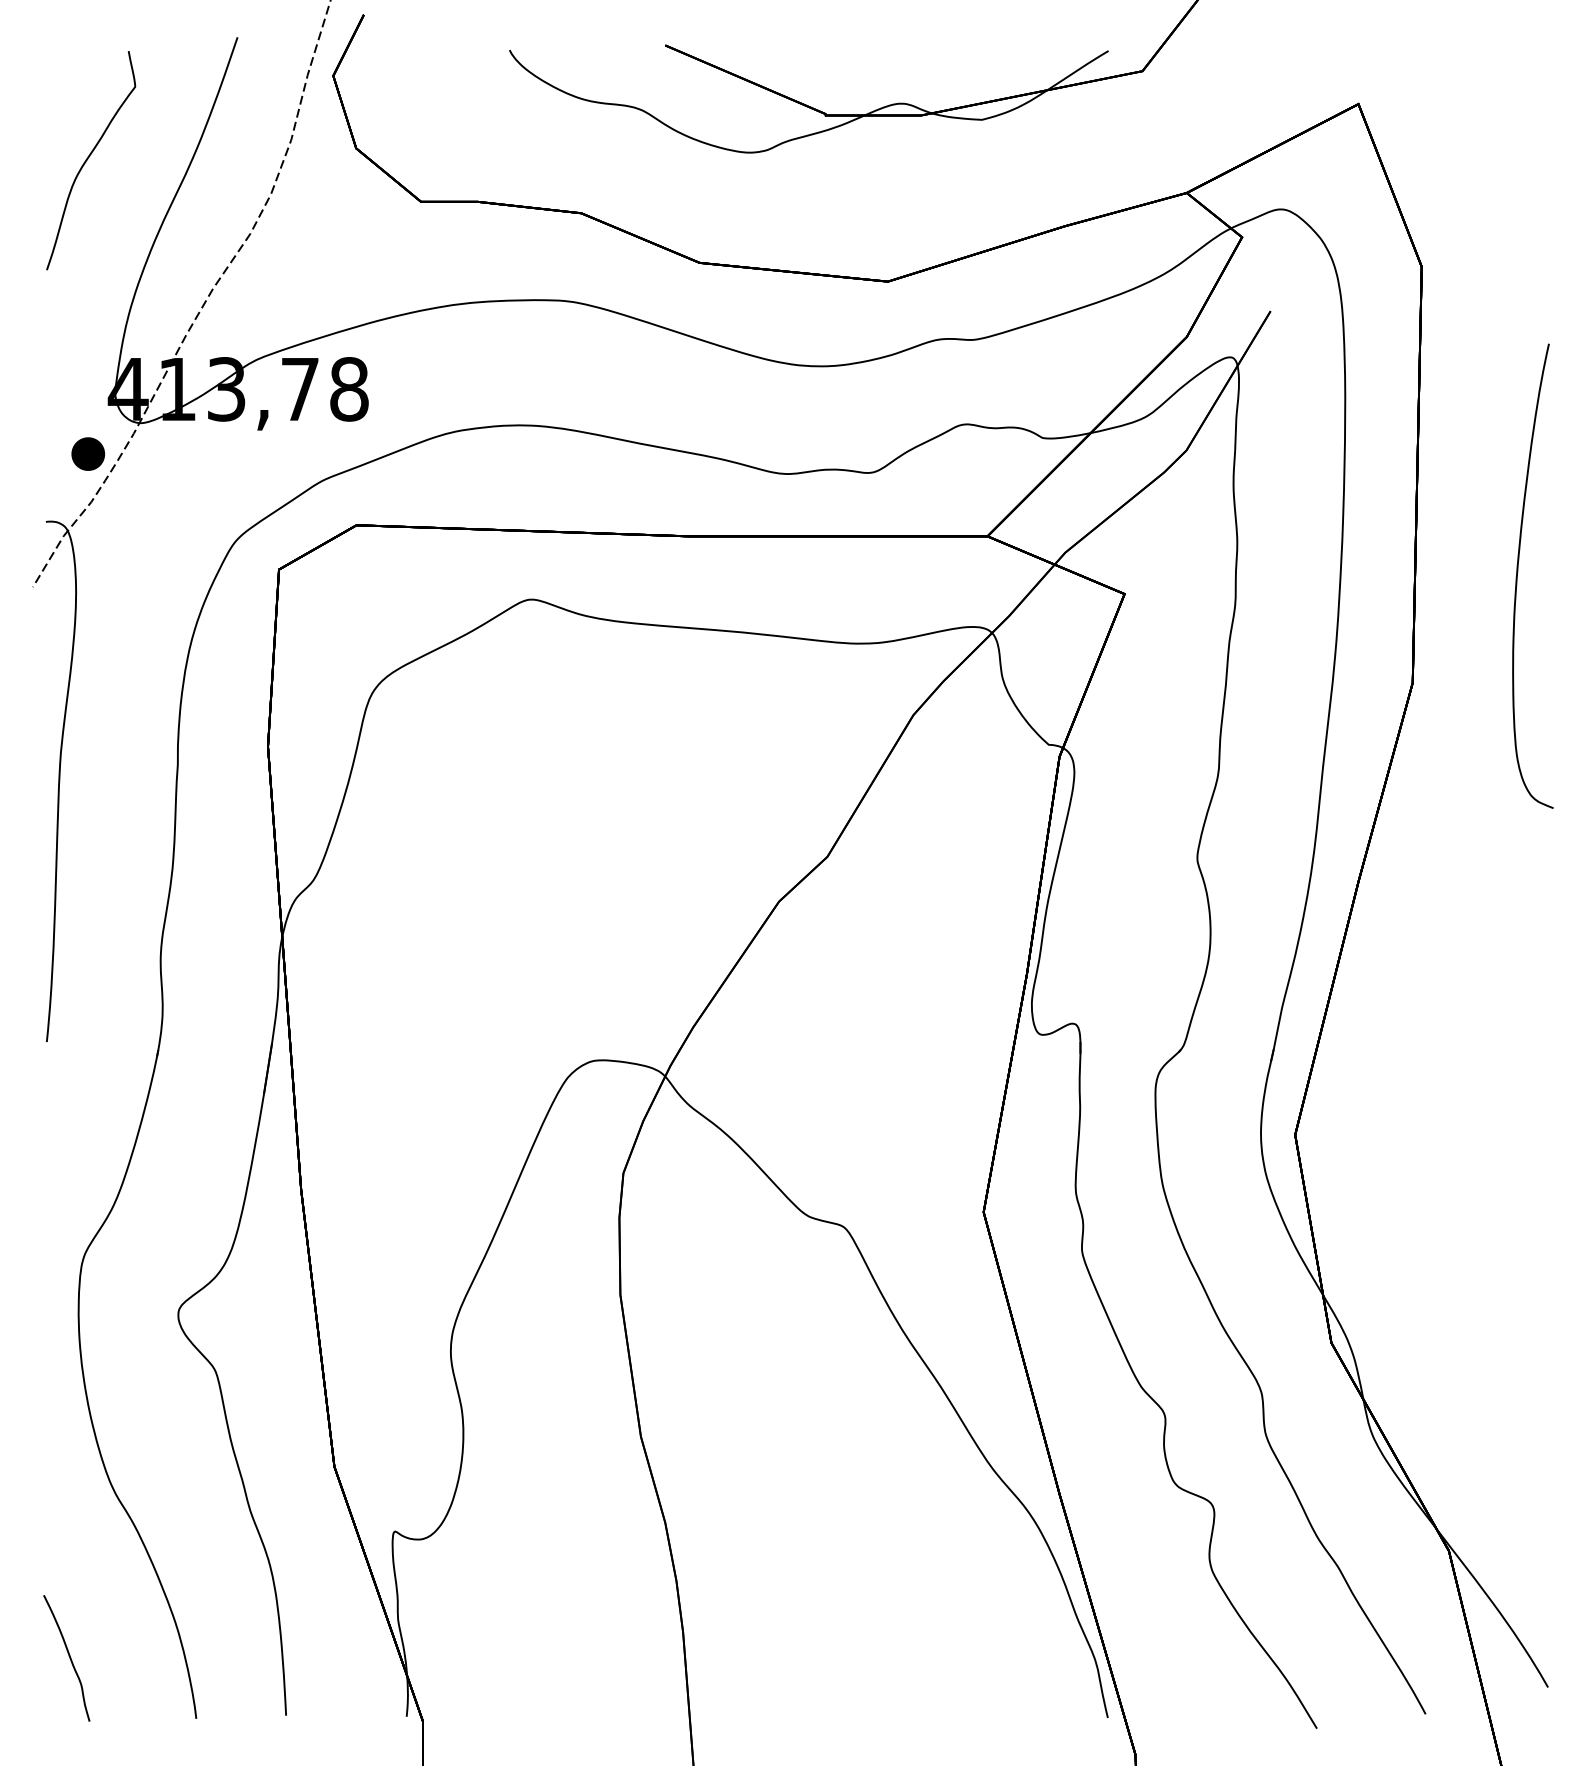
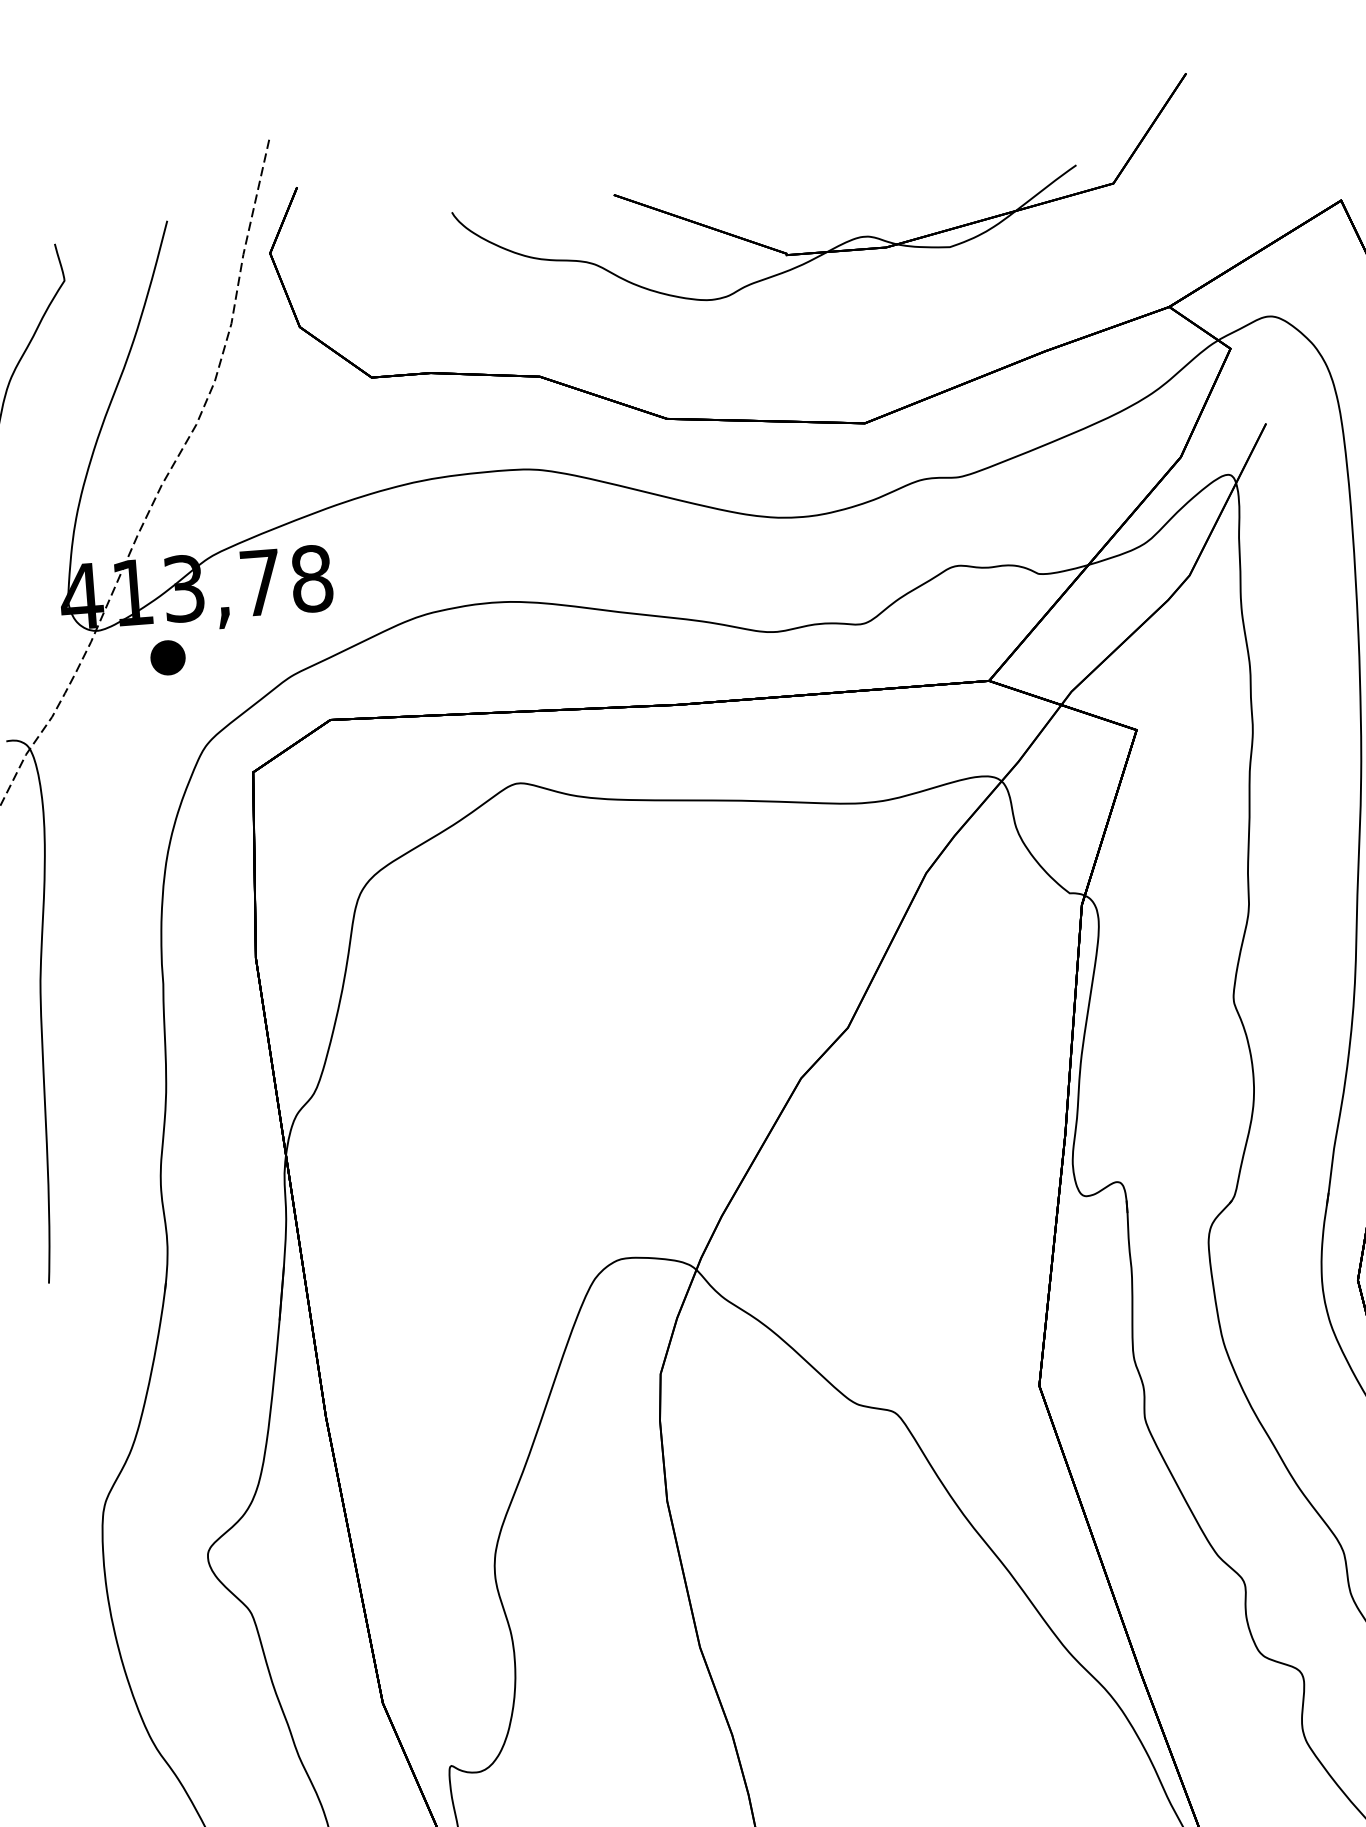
part: (87, 453) -> (167, 657), moved

